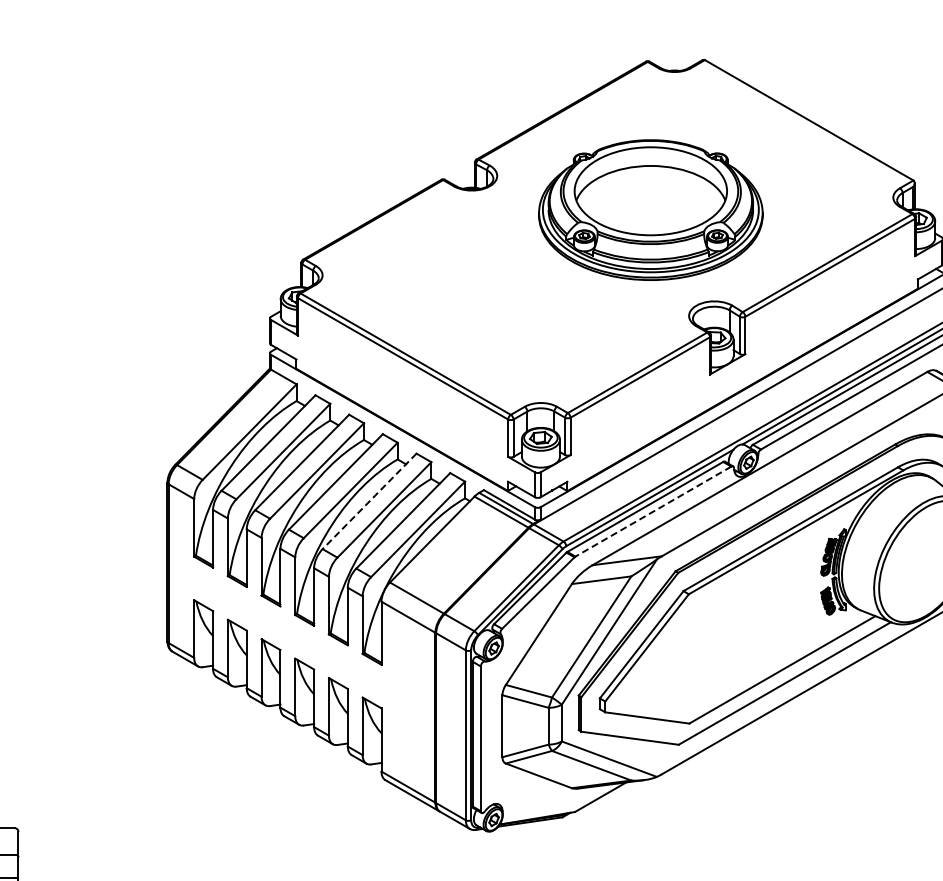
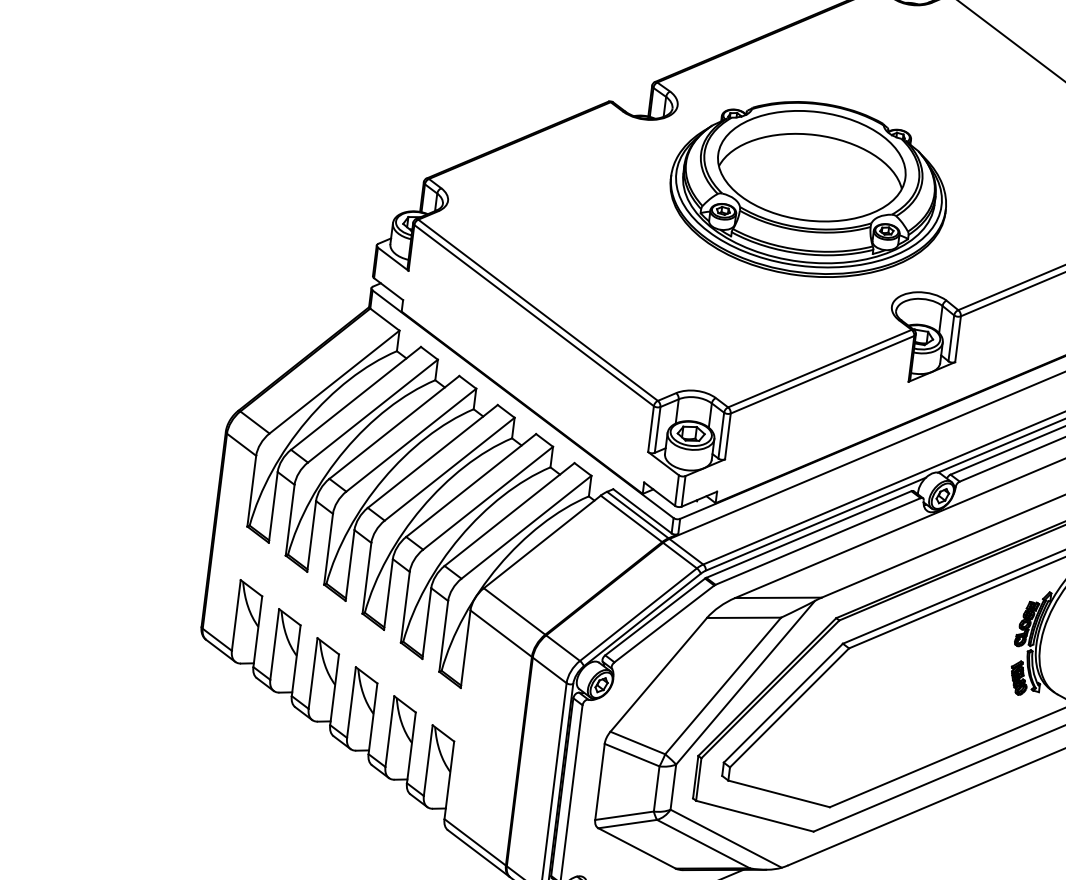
part: (650, 209) -> (808, 188), moved
line: (369, 501) -> (471, 485), dashed -> solid
line: (653, 511) -> (818, 541), dashed -> solid

